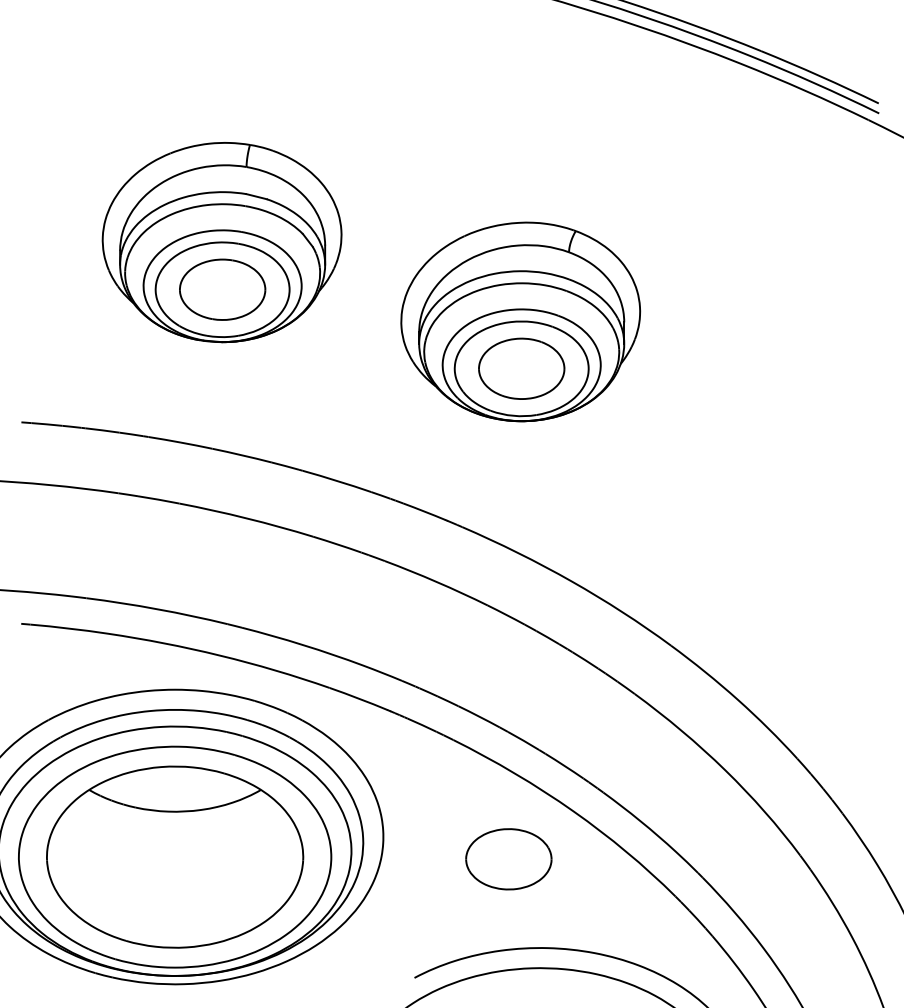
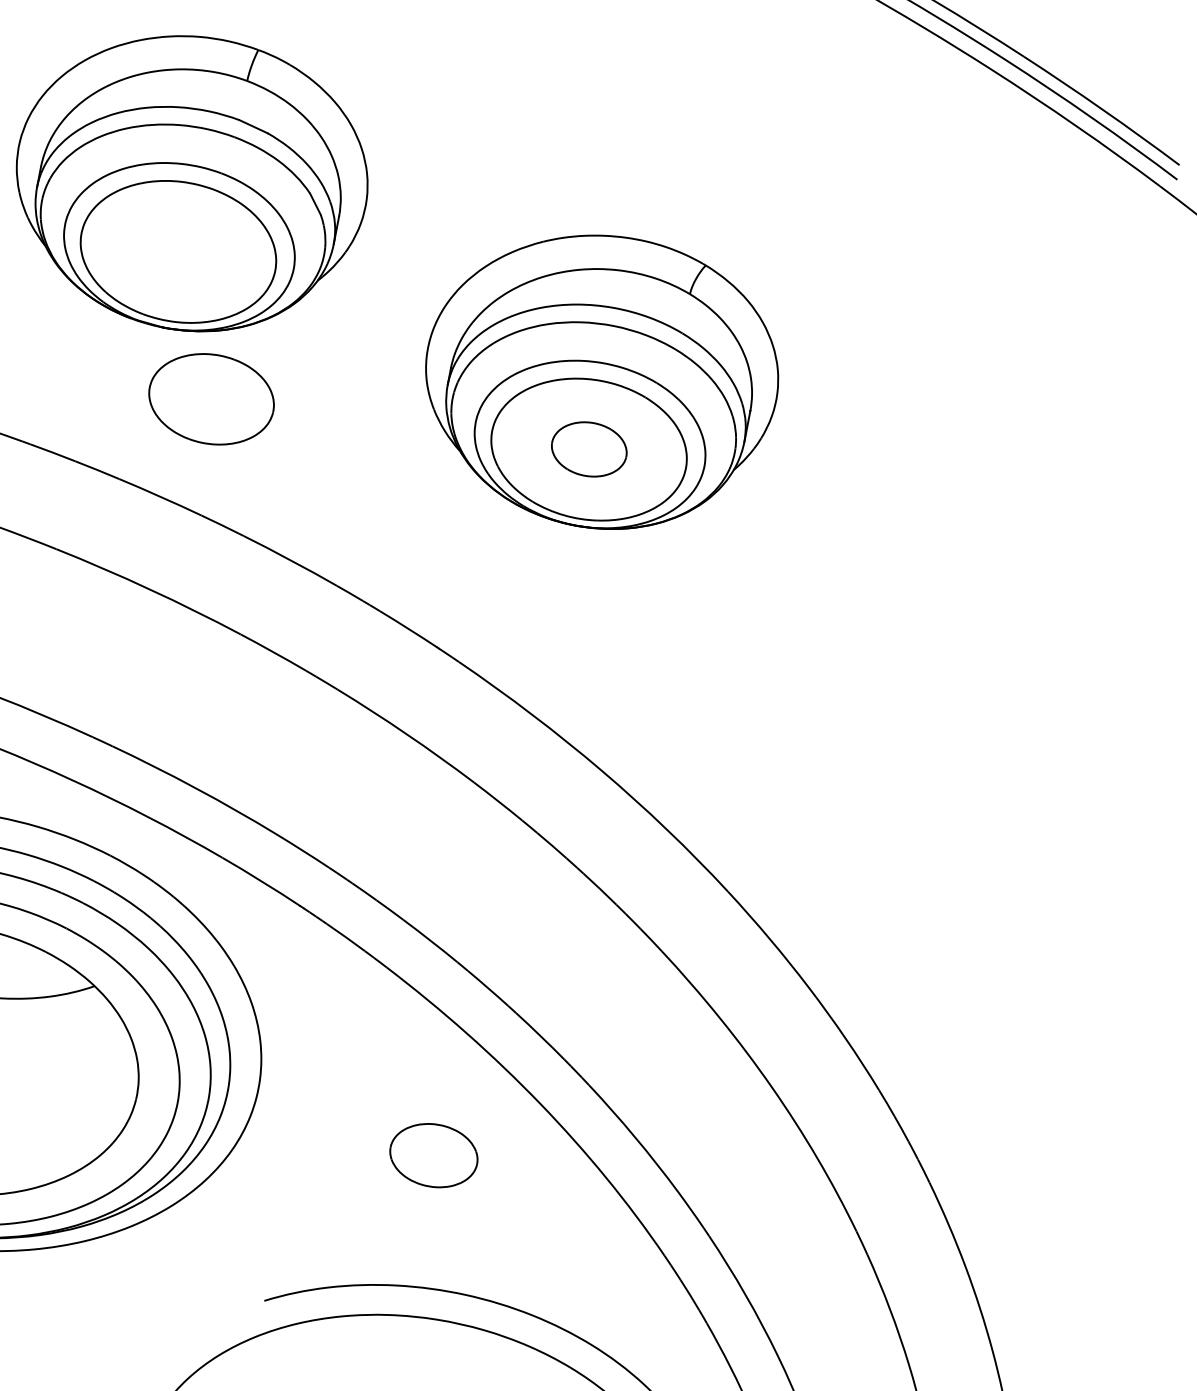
part: (222, 289) -> (211, 398), moved
part: (521, 368) -> (588, 449), size x0.6
part: (508, 859) -> (433, 1155), size x0.7

